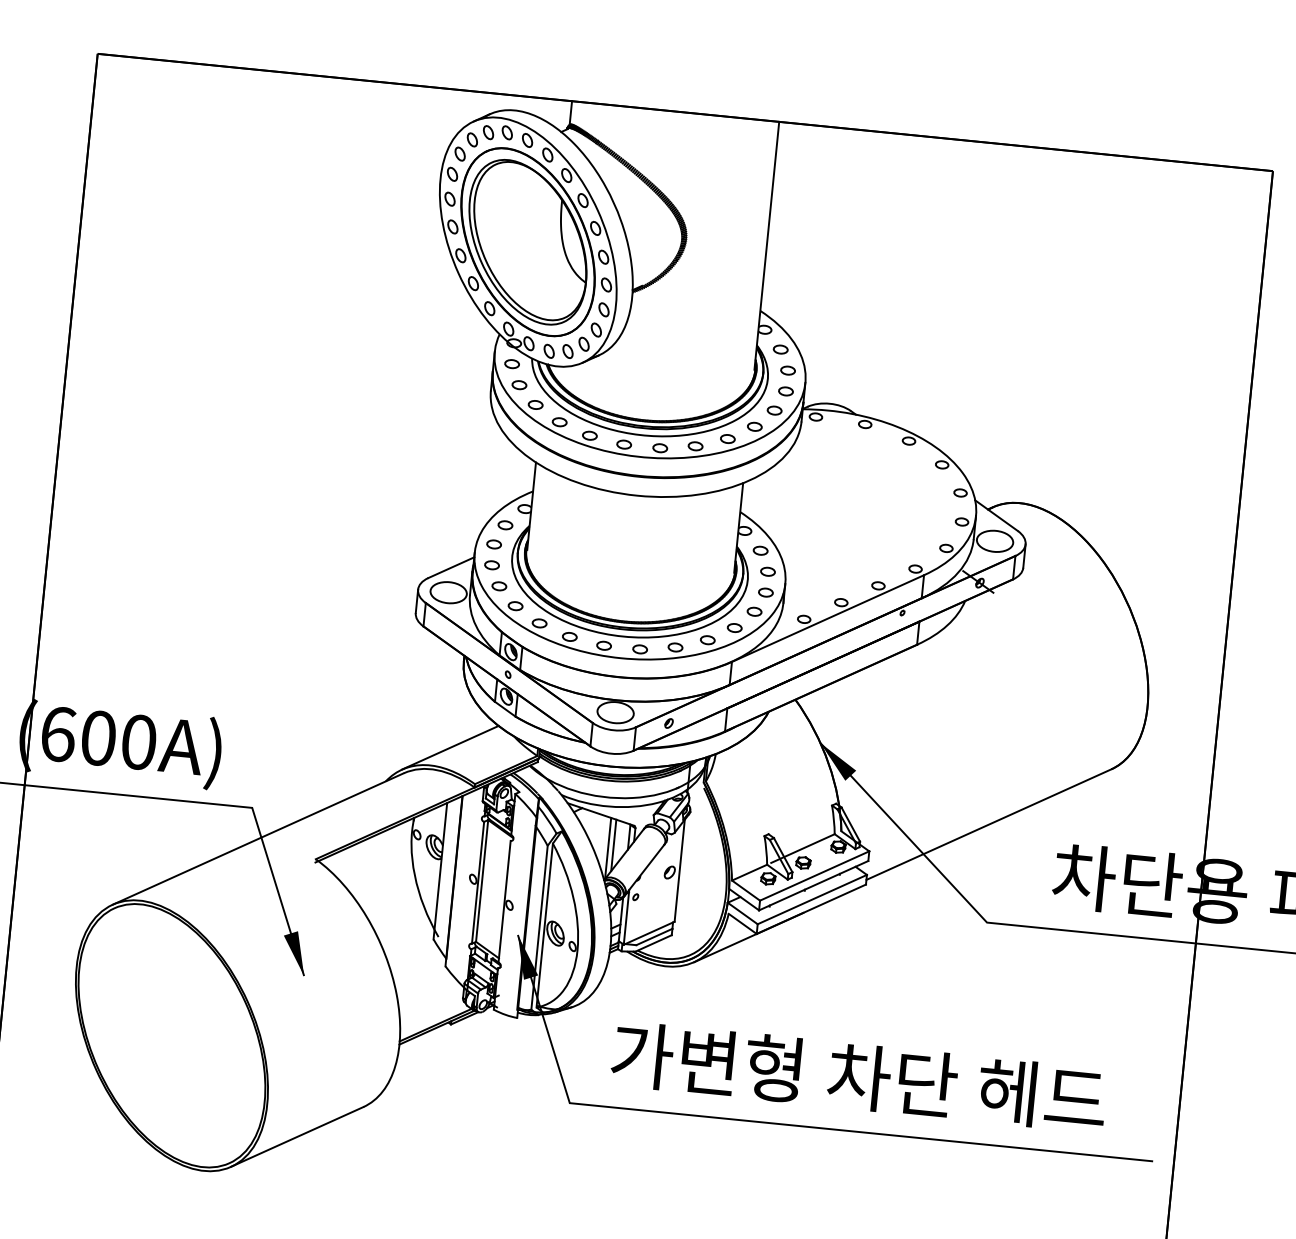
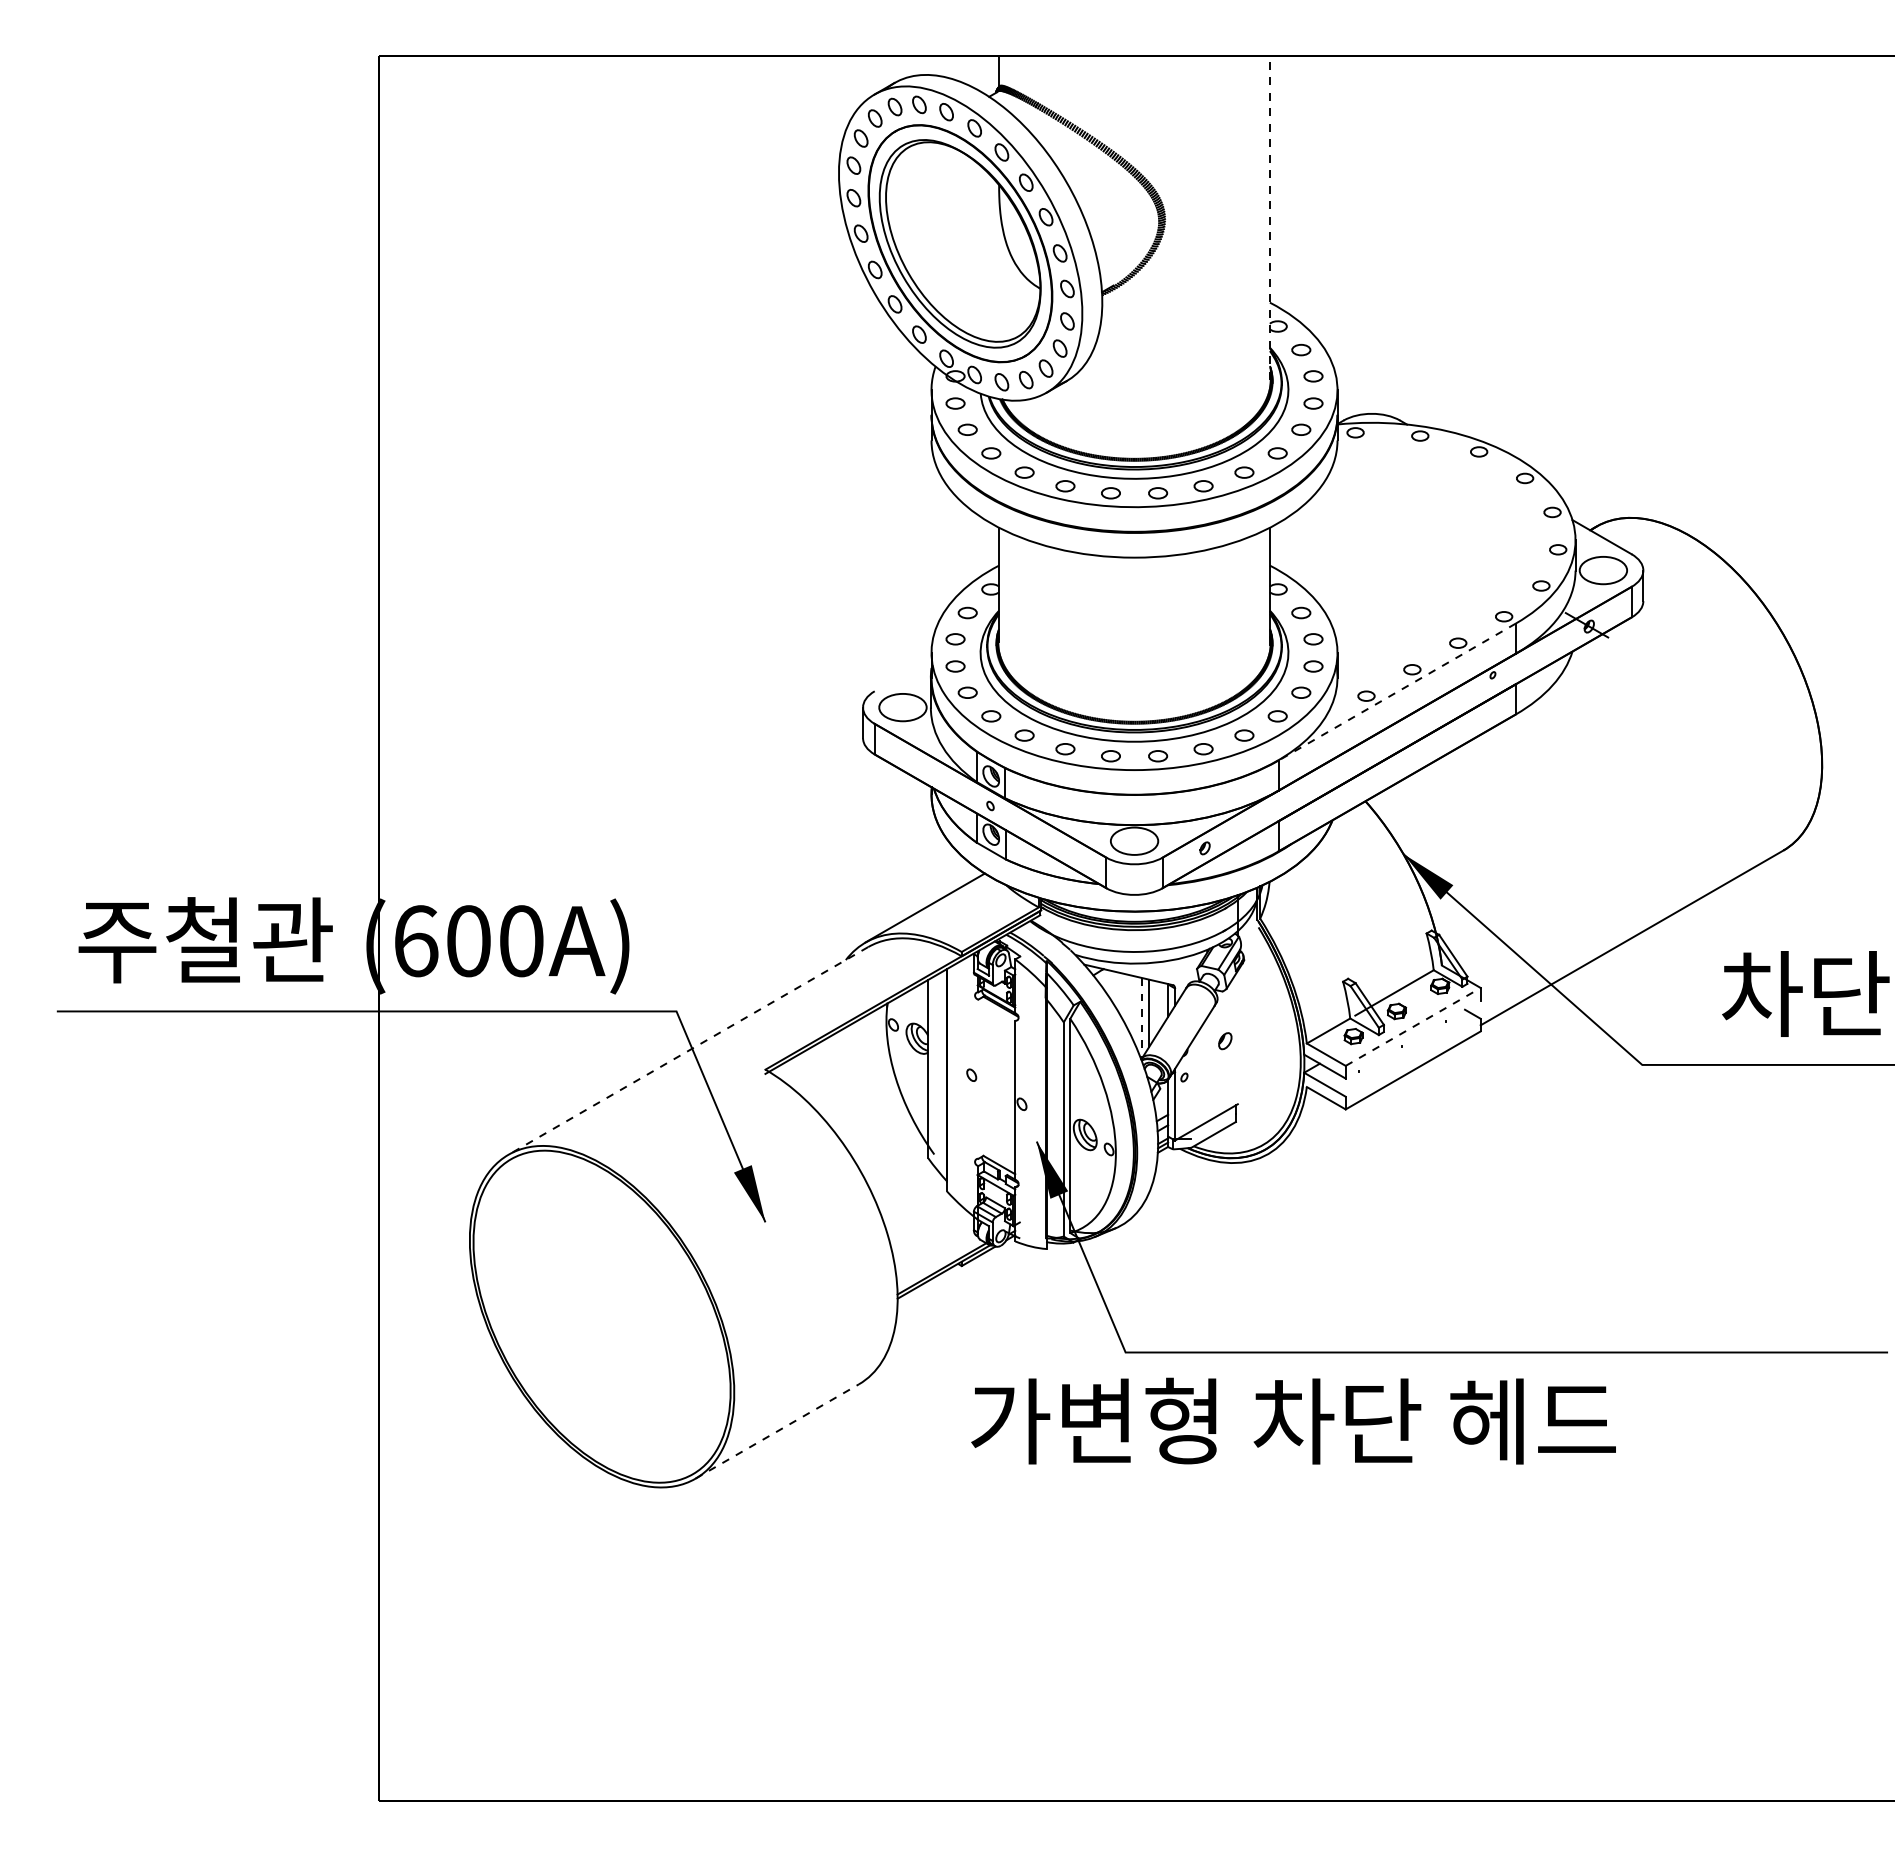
line: (766, 245) -> (1269, 217), solid -> dashed
line: (450, 567) -> (902, 674), removed
line: (827, 618) -> (1396, 692), solid -> dashed
line: (258, 838) -> (688, 1050), solid -> dashed
line: (608, 848) -> (1142, 1017), solid -> dashed
line: (679, 870) -> (1237, 1037), removed
line: (814, 875) -> (1413, 1026), solid -> dashed
line: (482, 880) -> (983, 1075), removed
line: (478, 882) -> (978, 1078), removed
line: (813, 885) -> (1412, 1039), removed
line: (811, 899) -> (1412, 1057), removed
line: (654, 936) -> (1213, 1126), removed
line: (748, 937) -> (1335, 1115), removed
text: (859, 1076) -> (1293, 1420), moved
line: (297, 1136) -> (777, 1431), solid -> dashed

